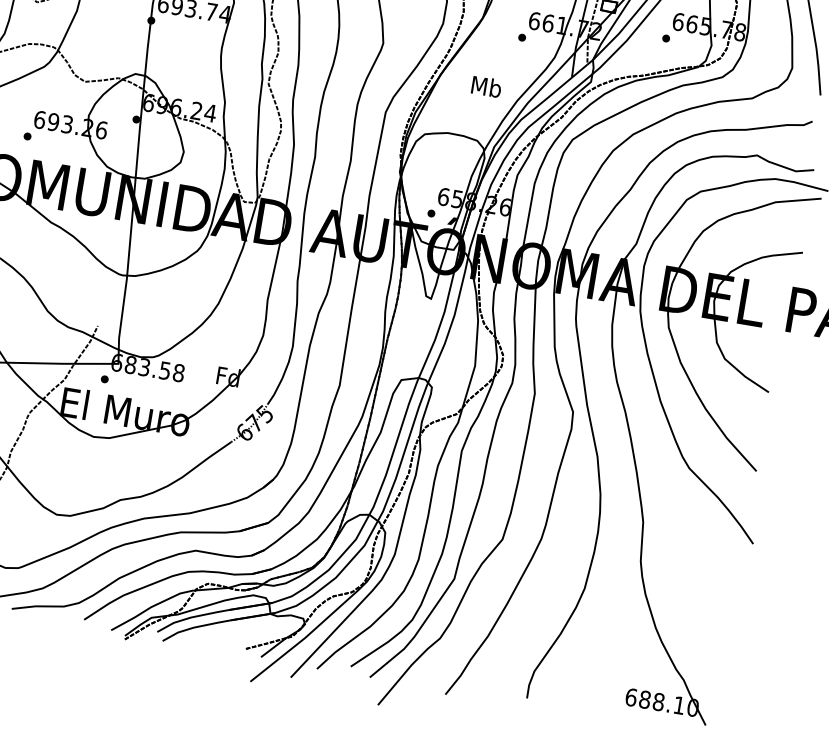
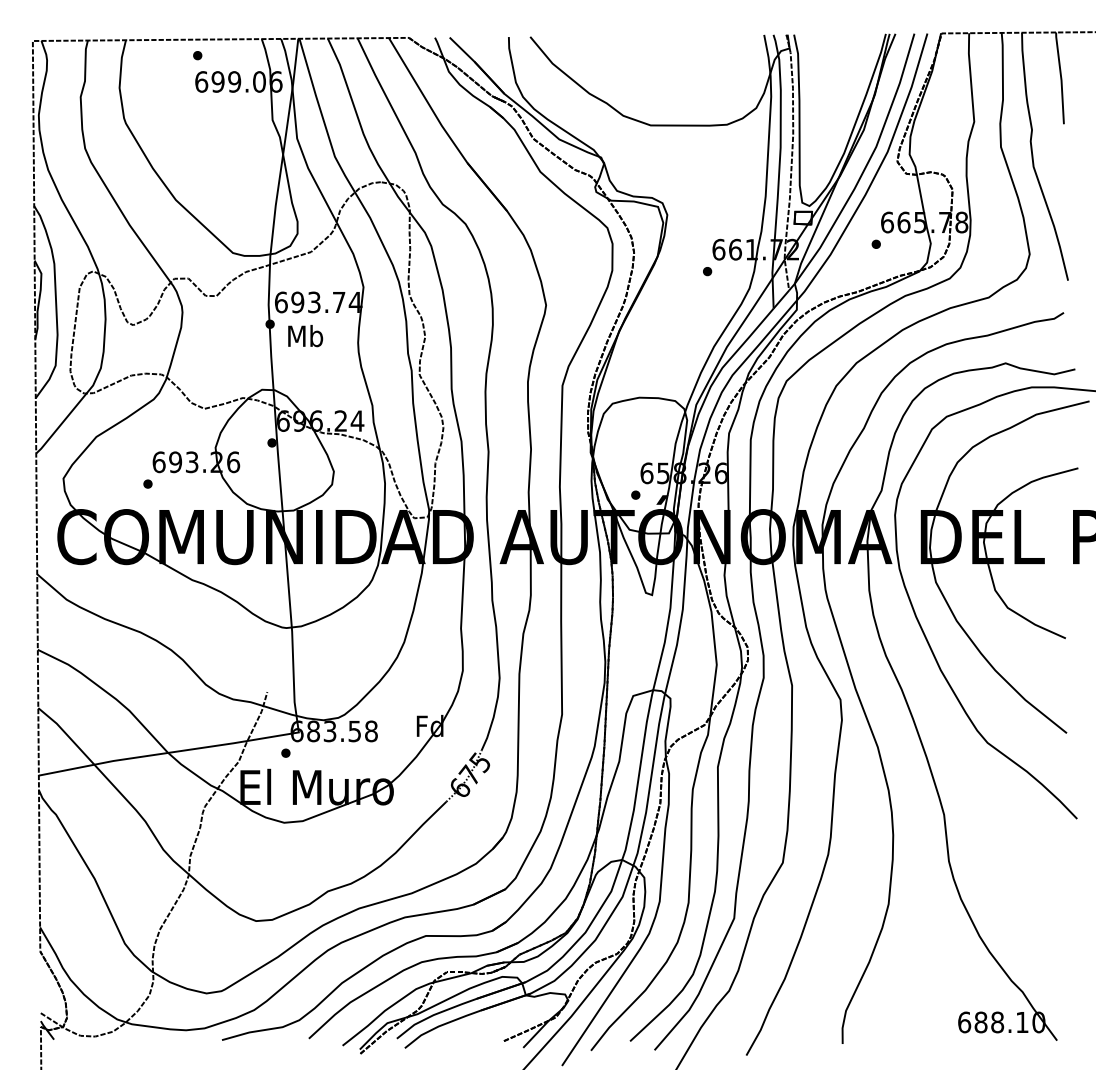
text: (486, 87) -> (305, 336), moved

